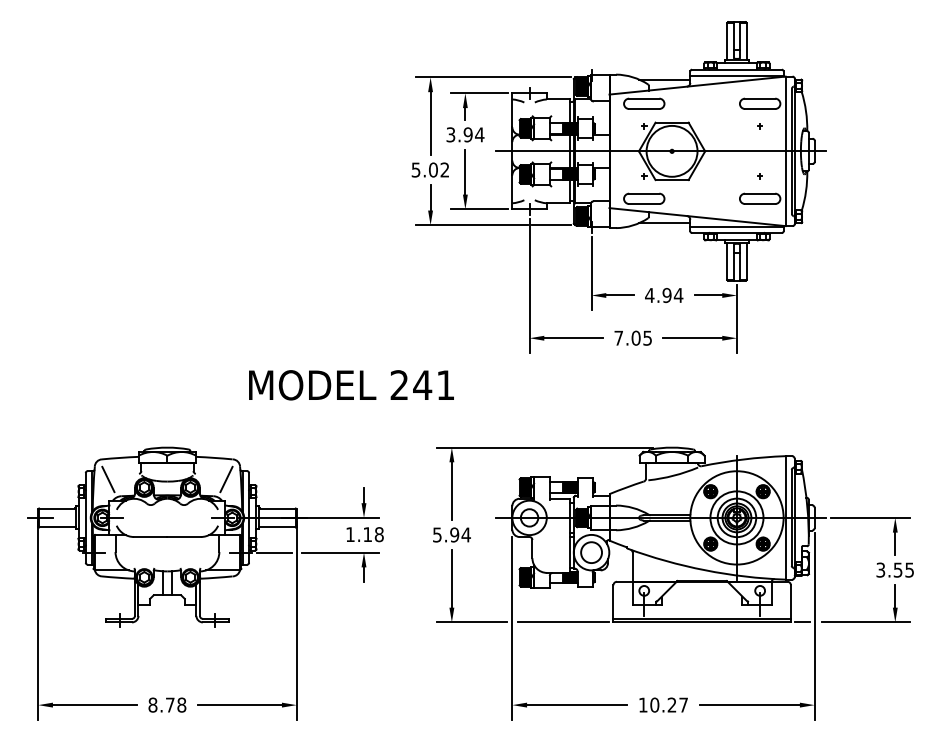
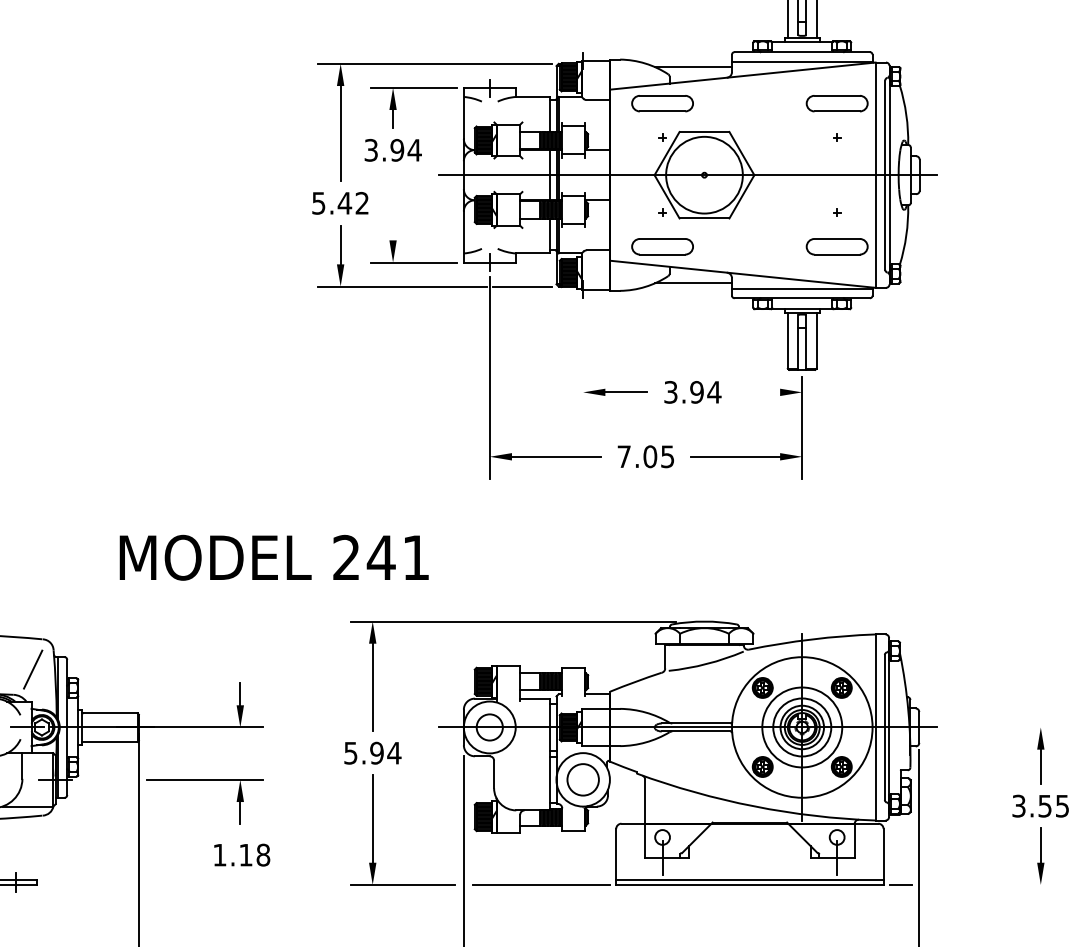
text: (433, 169) -> (345, 202), 5.02 -> 5.42
line: (465, 171) -> (393, 205), removed
line: (591, 273) -> (583, 359), removed
text: (649, 295) -> (670, 392), 4.94 -> 3.94
line: (708, 295) -> (759, 392), removed
text: (351, 385) -> (274, 558), moved
line: (870, 517) -> (1003, 726), removed
text: (364, 534) -> (241, 854), moved
line: (273, 552) -> (103, 779), removed
line: (866, 622) -> (997, 885), removed

